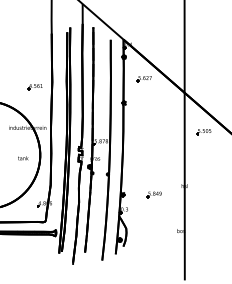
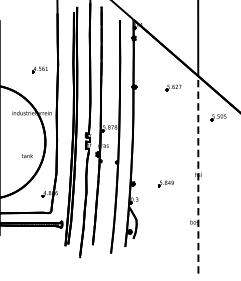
part: (143, 79) -> (172, 88), moved
text: (23, 158) -> (27, 156), moved
line: (184, 185) -> (198, 174), solid -> dashed

